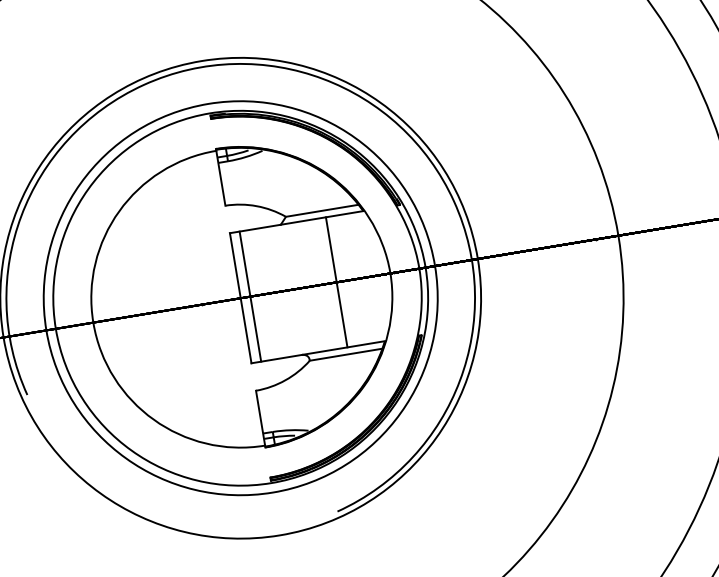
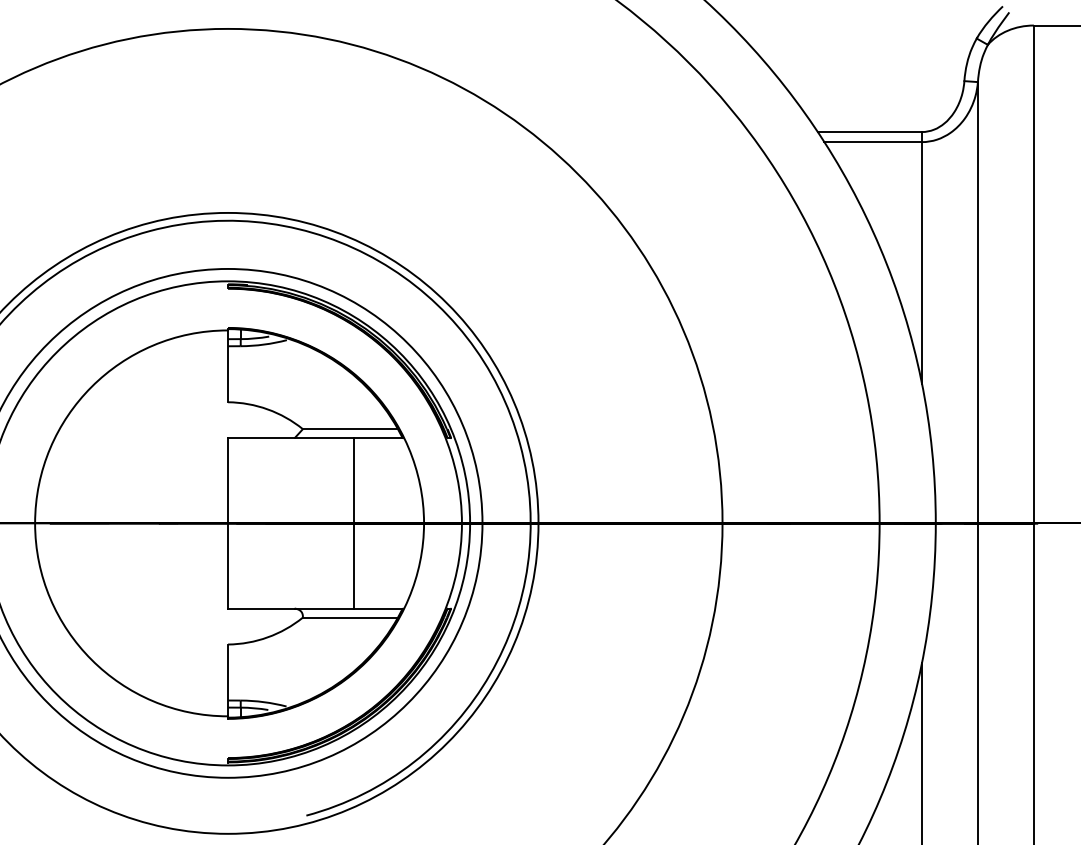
line: (250, 296) -> (240, 523), removed

